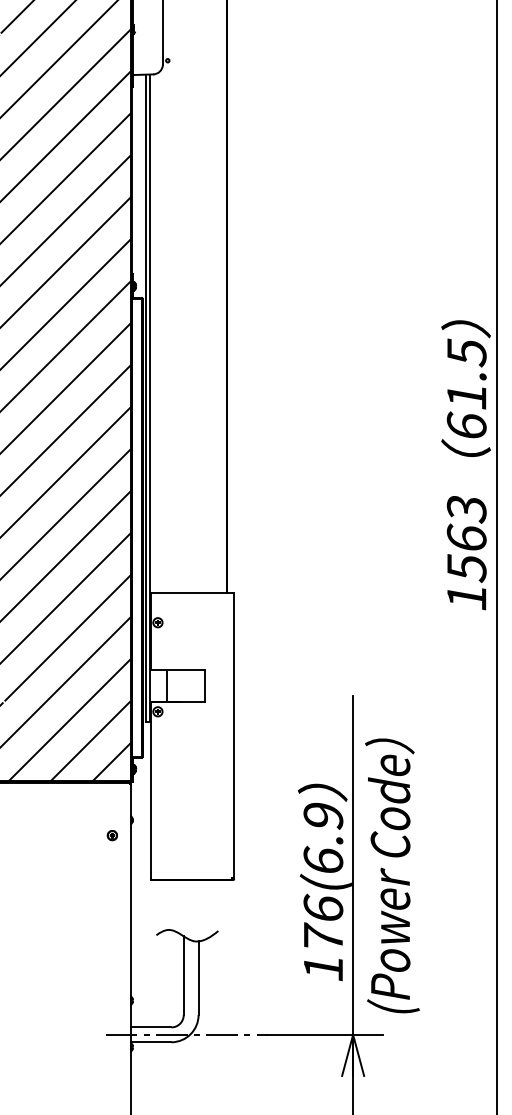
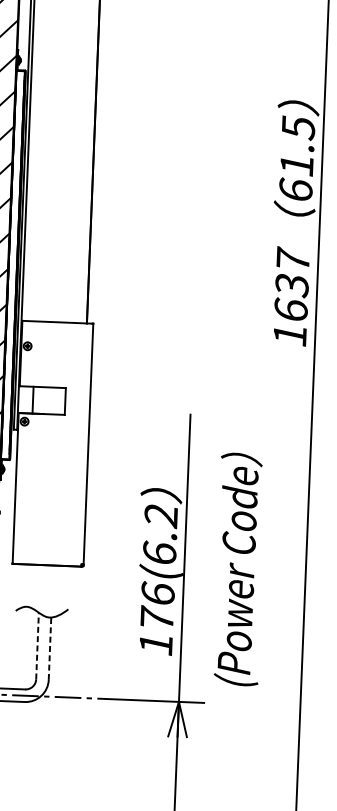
text: (466, 537) -> (291, 284), 1563 -> 1637
text: (323, 816) -> (161, 515), 176(6.9 -> 176(6.2
text: (392, 875) -> (239, 569), moved
line: (183, 975) -> (37, 645), solid -> dashed
line: (198, 978) -> (49, 648), solid -> dashed

